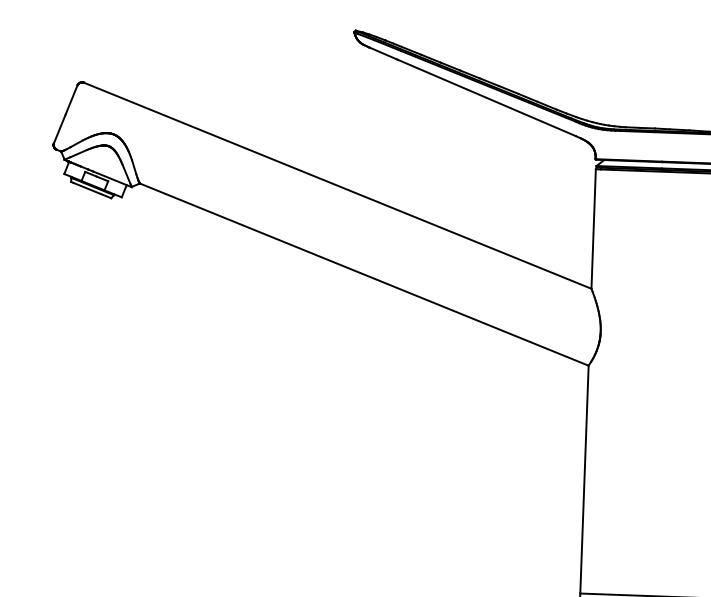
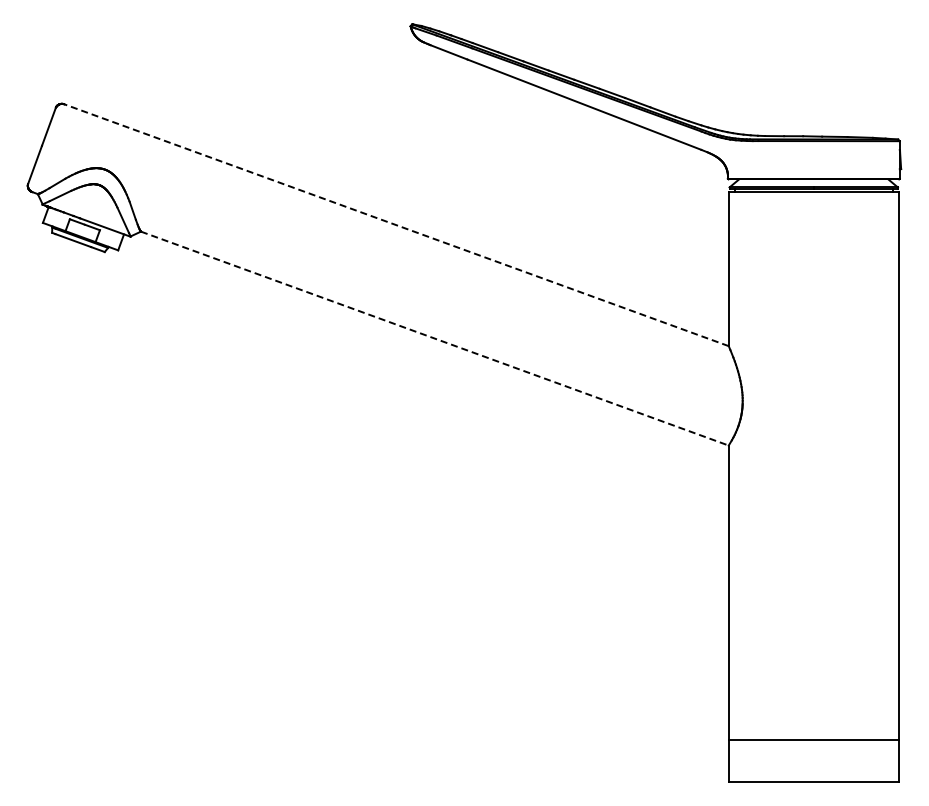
line: (337, 186) -> (396, 225), solid -> dashed
line: (363, 274) -> (434, 338), solid -> dashed

